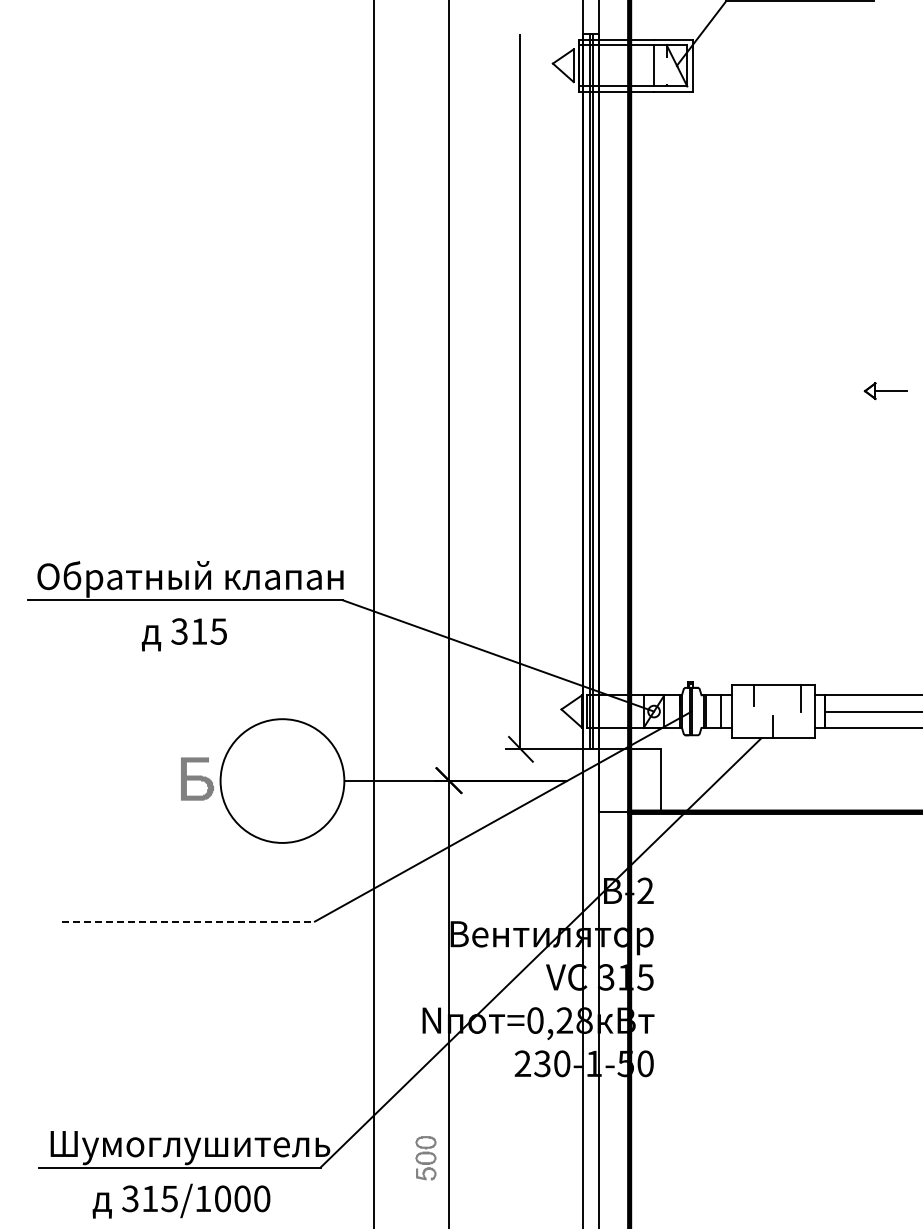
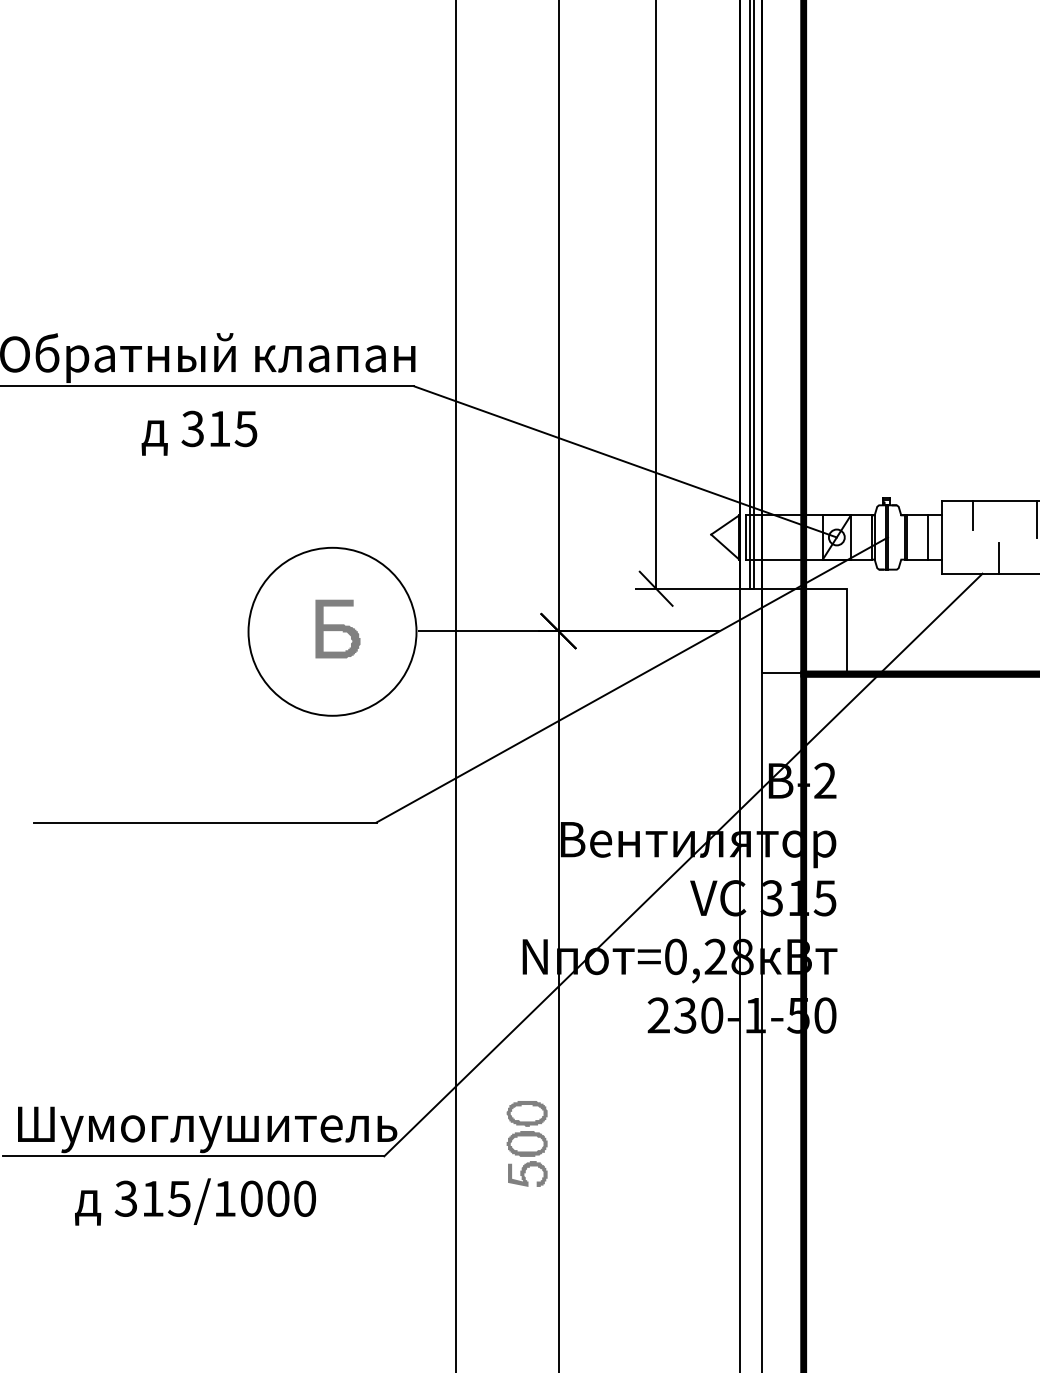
part: (197, 778) -> (337, 628), moved
line: (189, 921) -> (206, 822), dashed -> solid
part: (425, 1157) -> (526, 1142), size x1.43

